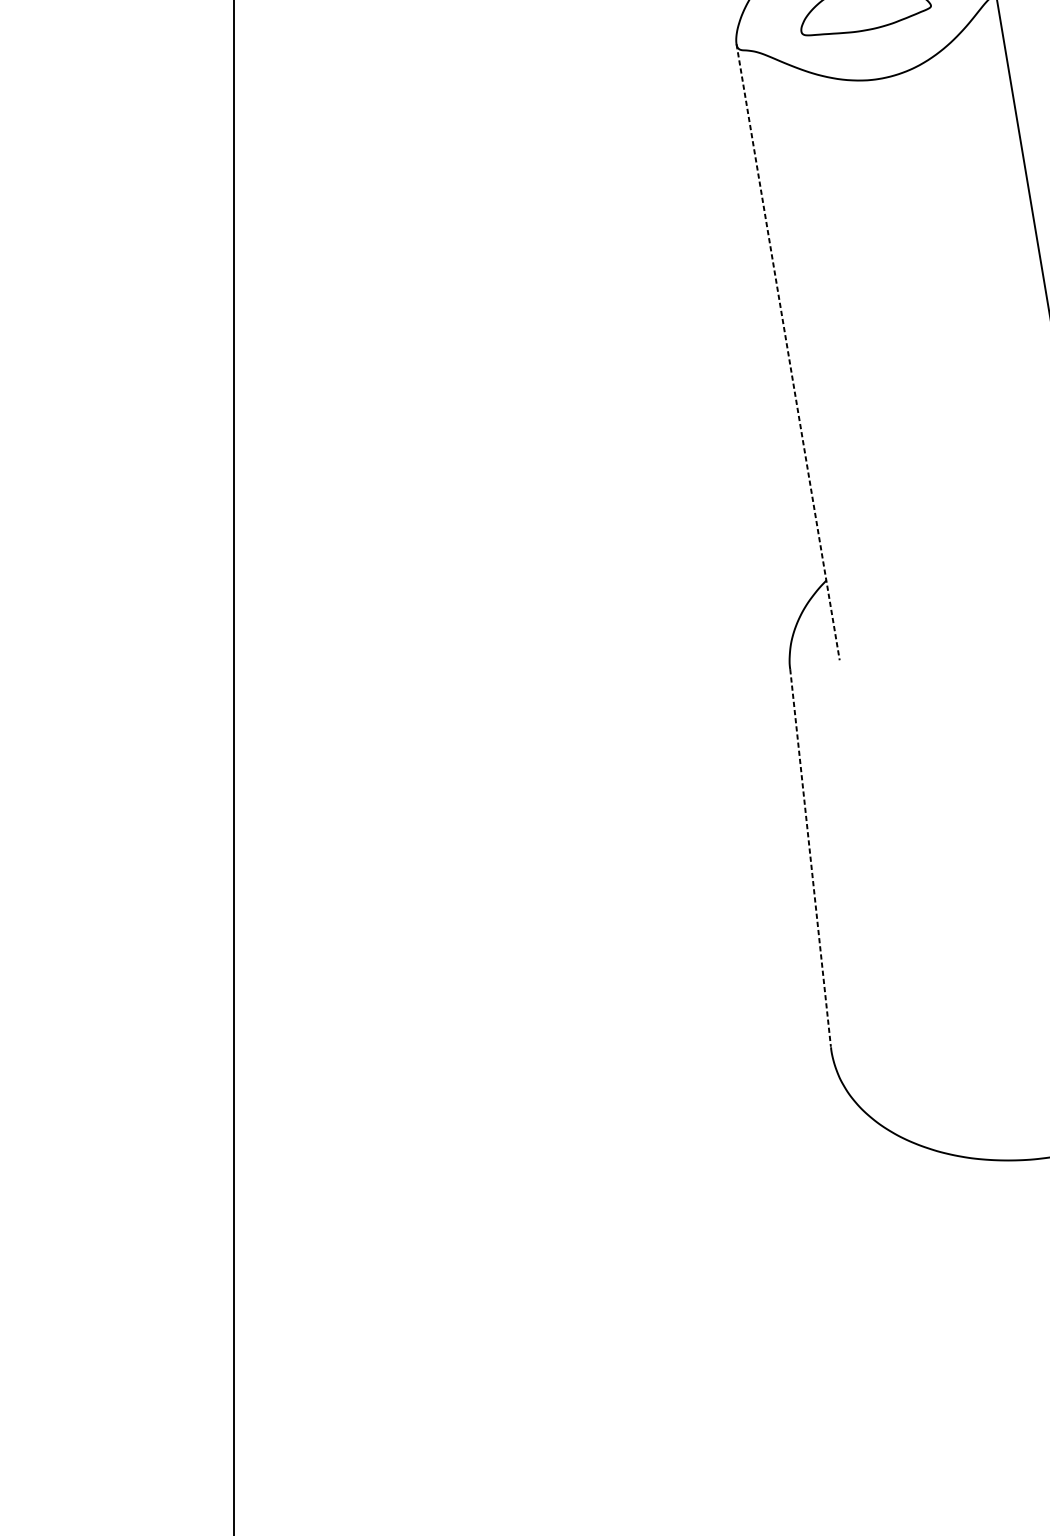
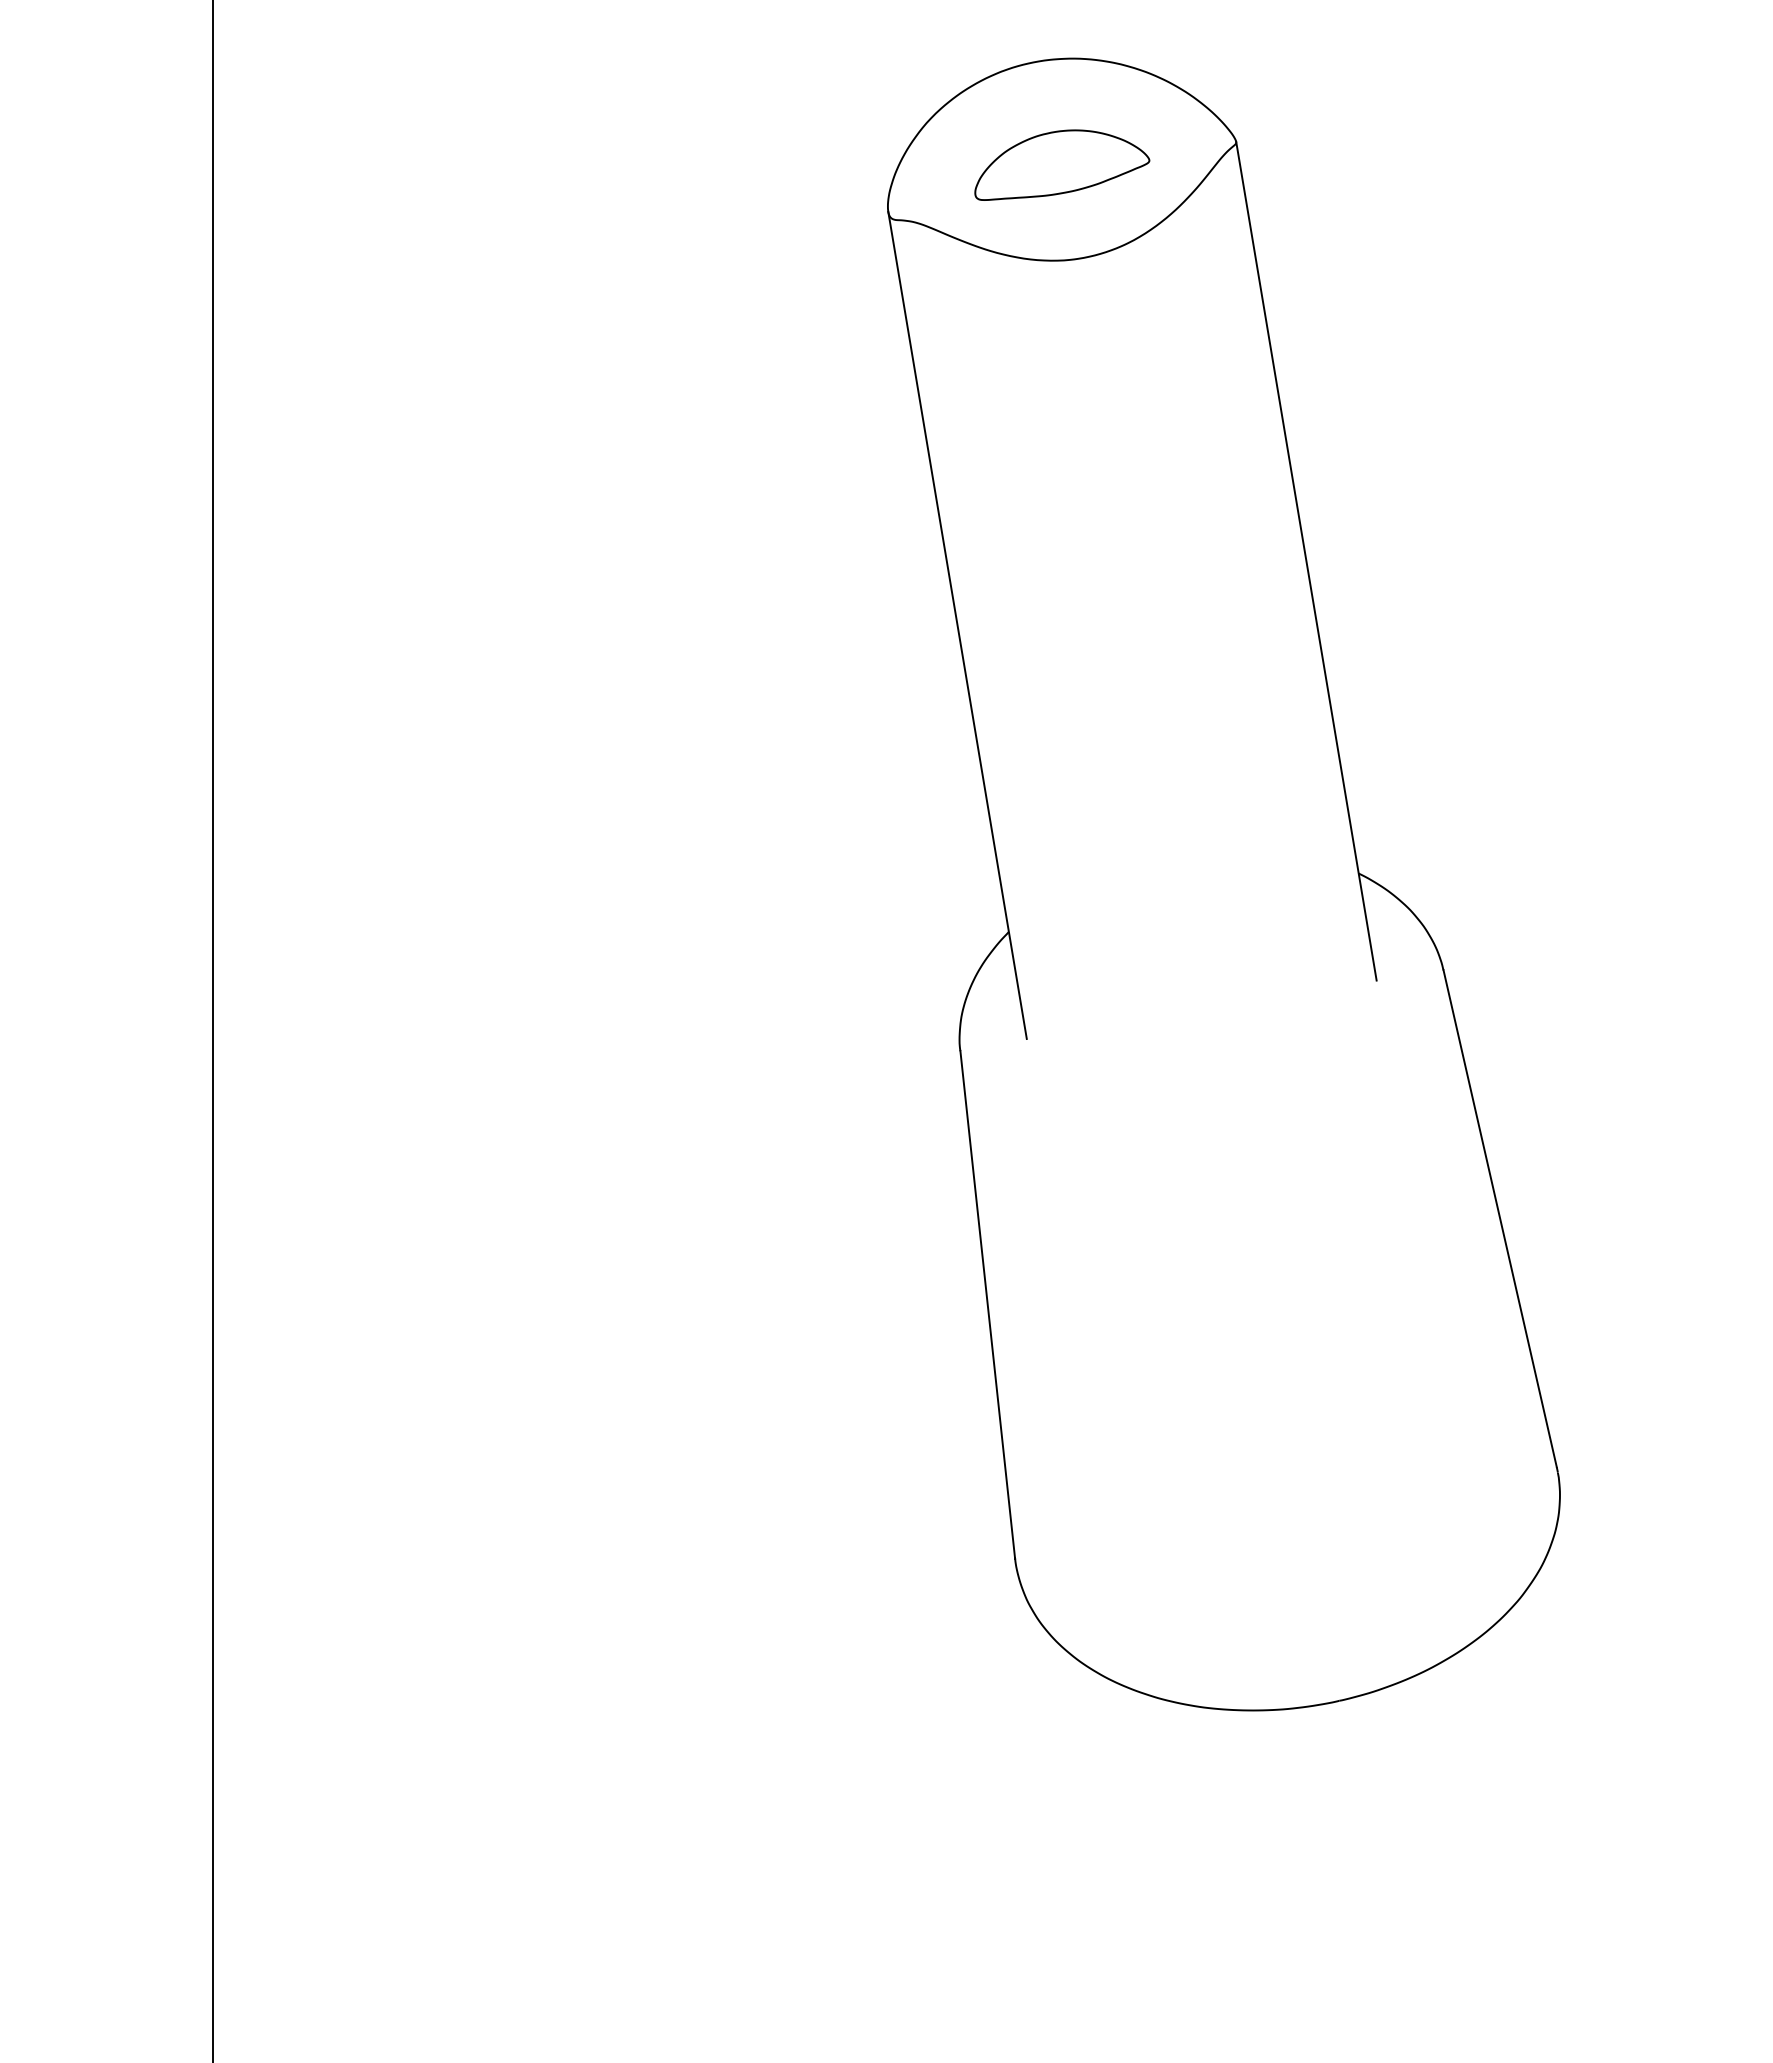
line: (788, 352) -> (957, 625), dashed -> solid
line: (810, 858) -> (987, 1304), dashed -> solid

